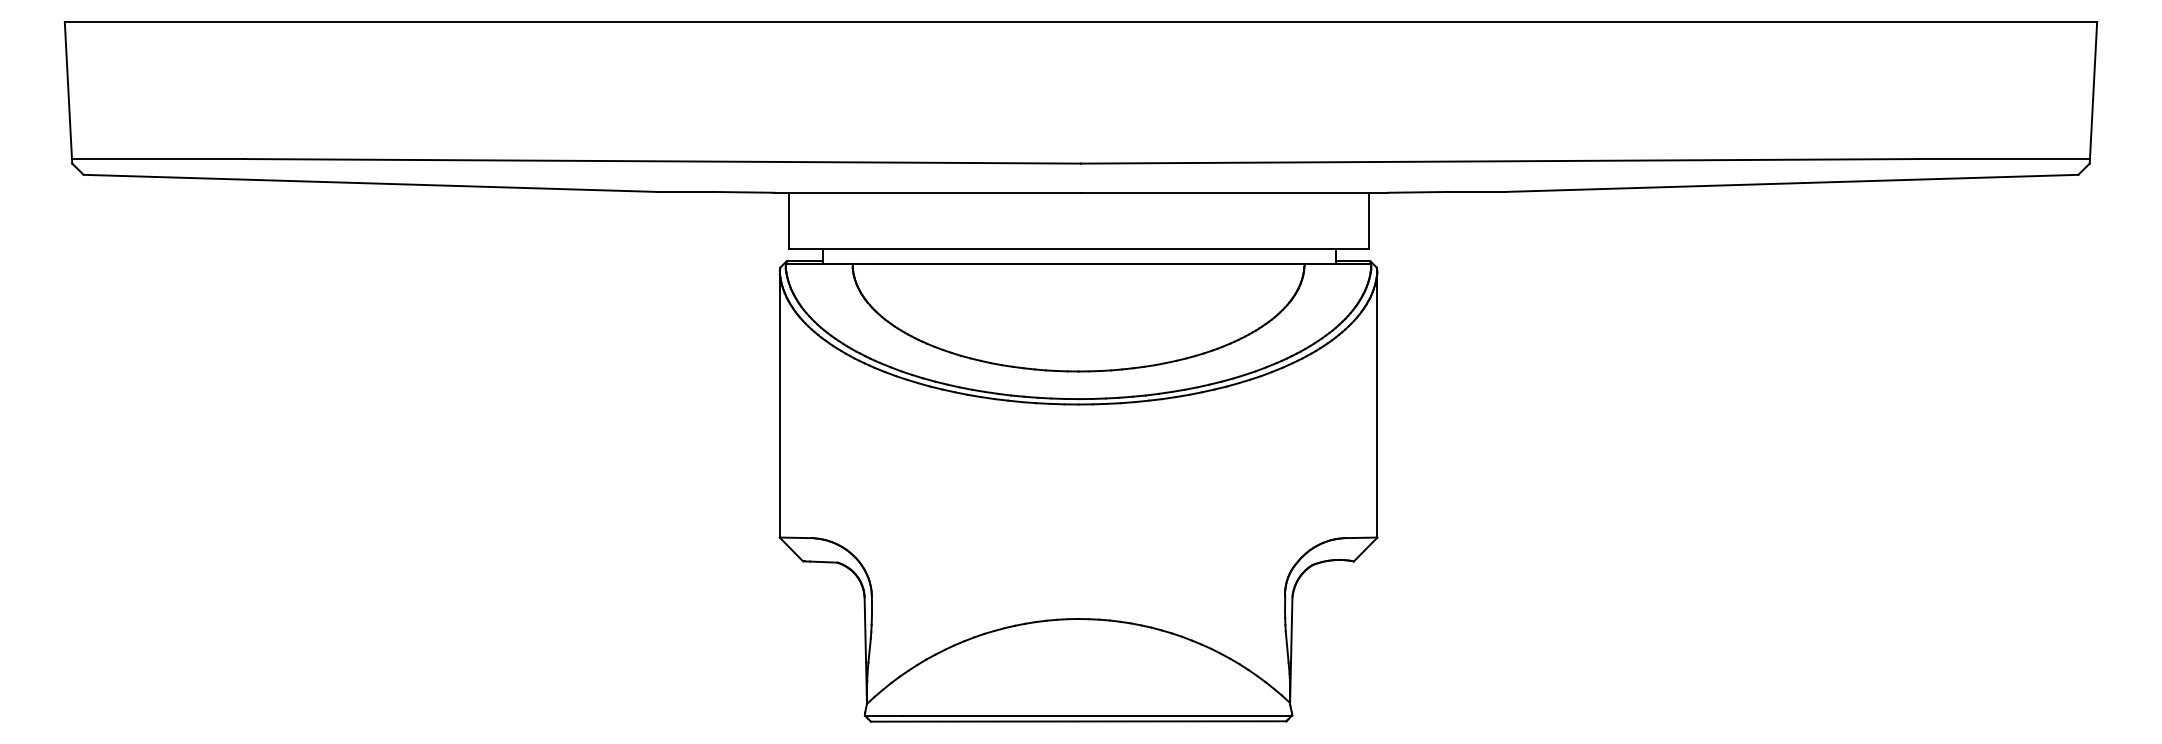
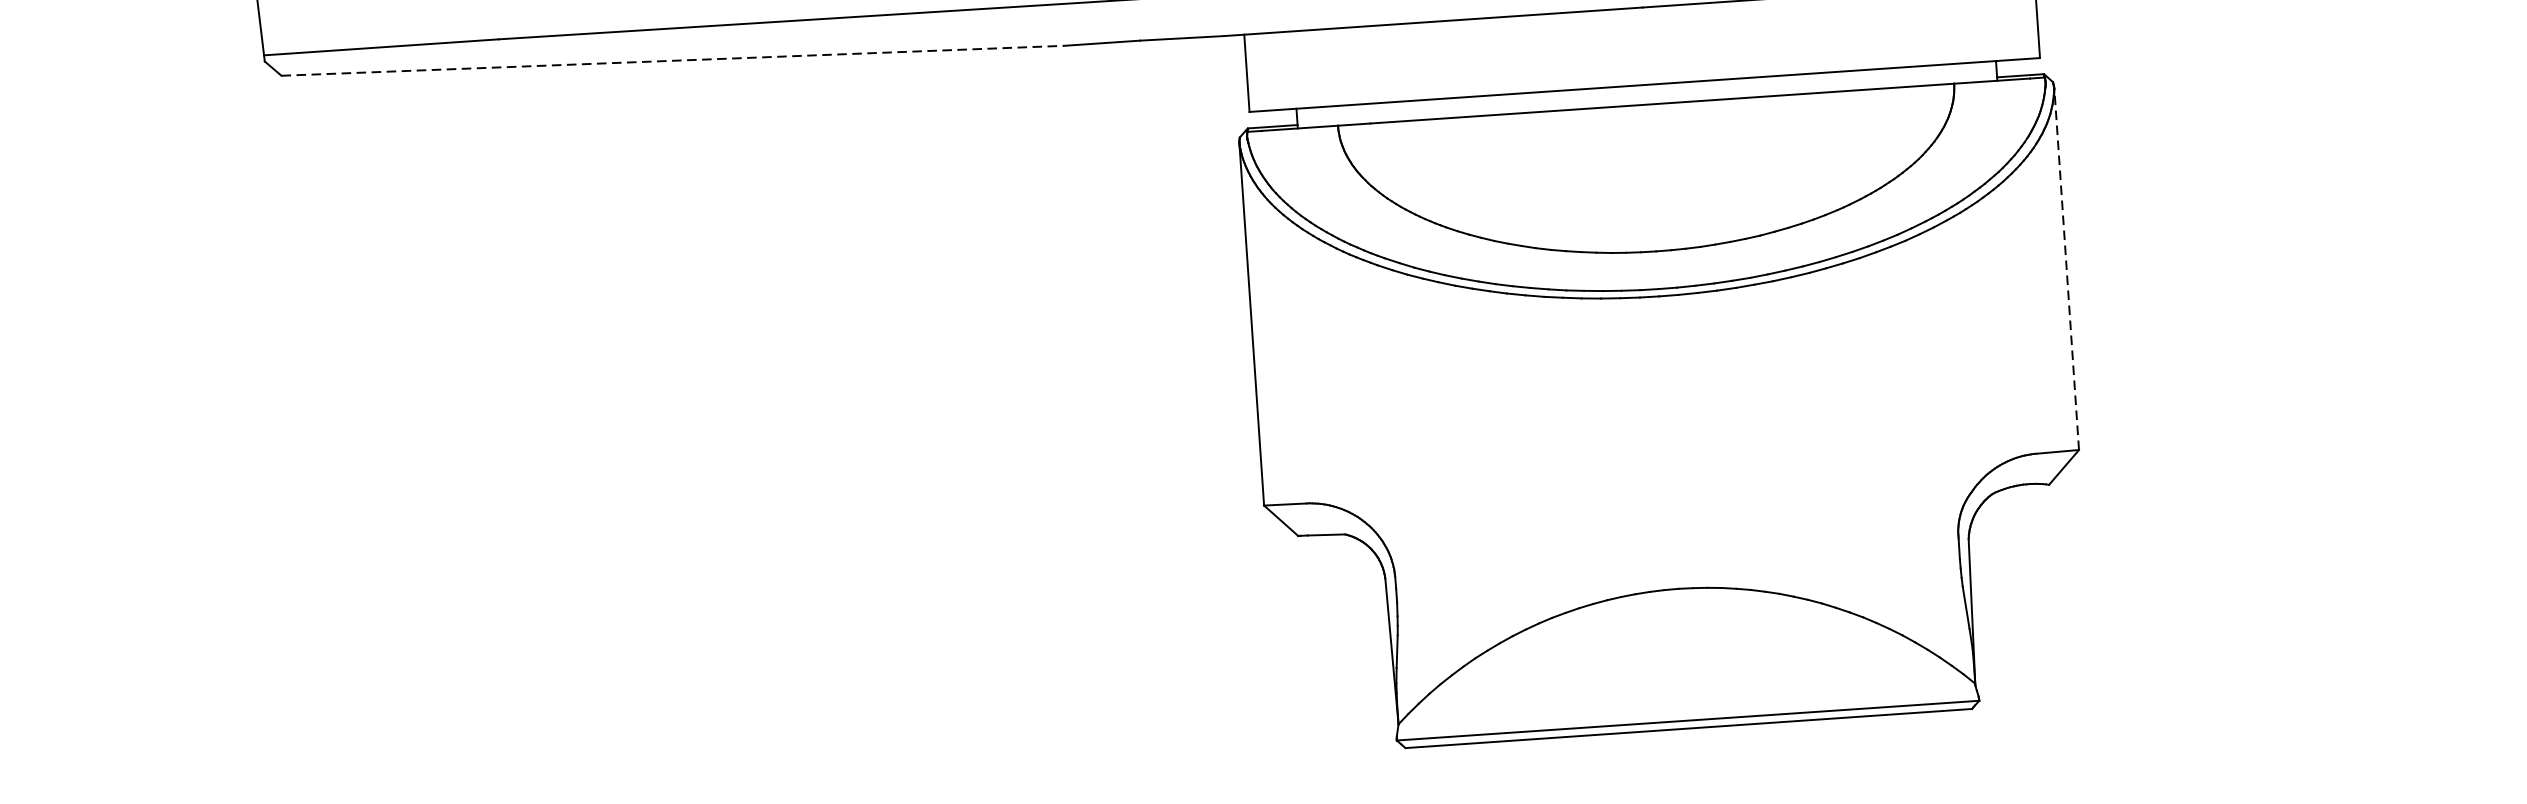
line: (370, 183) -> (673, 60), solid -> dashed
line: (1377, 403) -> (2066, 267), solid -> dashed

